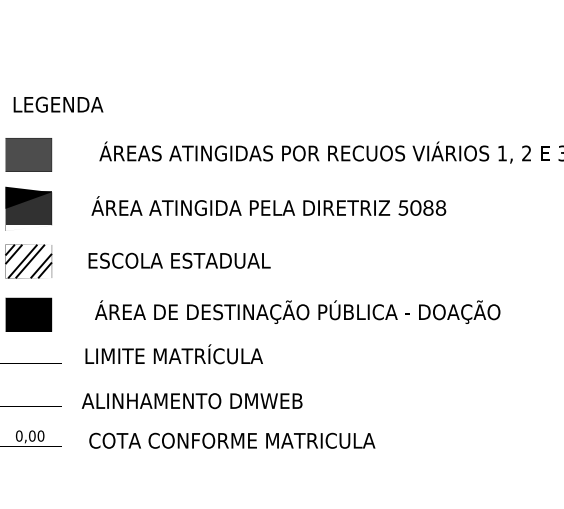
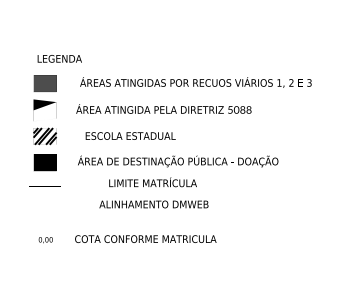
fill: (27, 207) -> (44, 109), removed
text: (179, 259) -> (130, 135), moved
text: (173, 354) -> (152, 182), moved
text: (191, 401) -> (153, 204), moved
text: (29, 437) -> (45, 240), moved
text: (231, 439) -> (145, 238), moved

